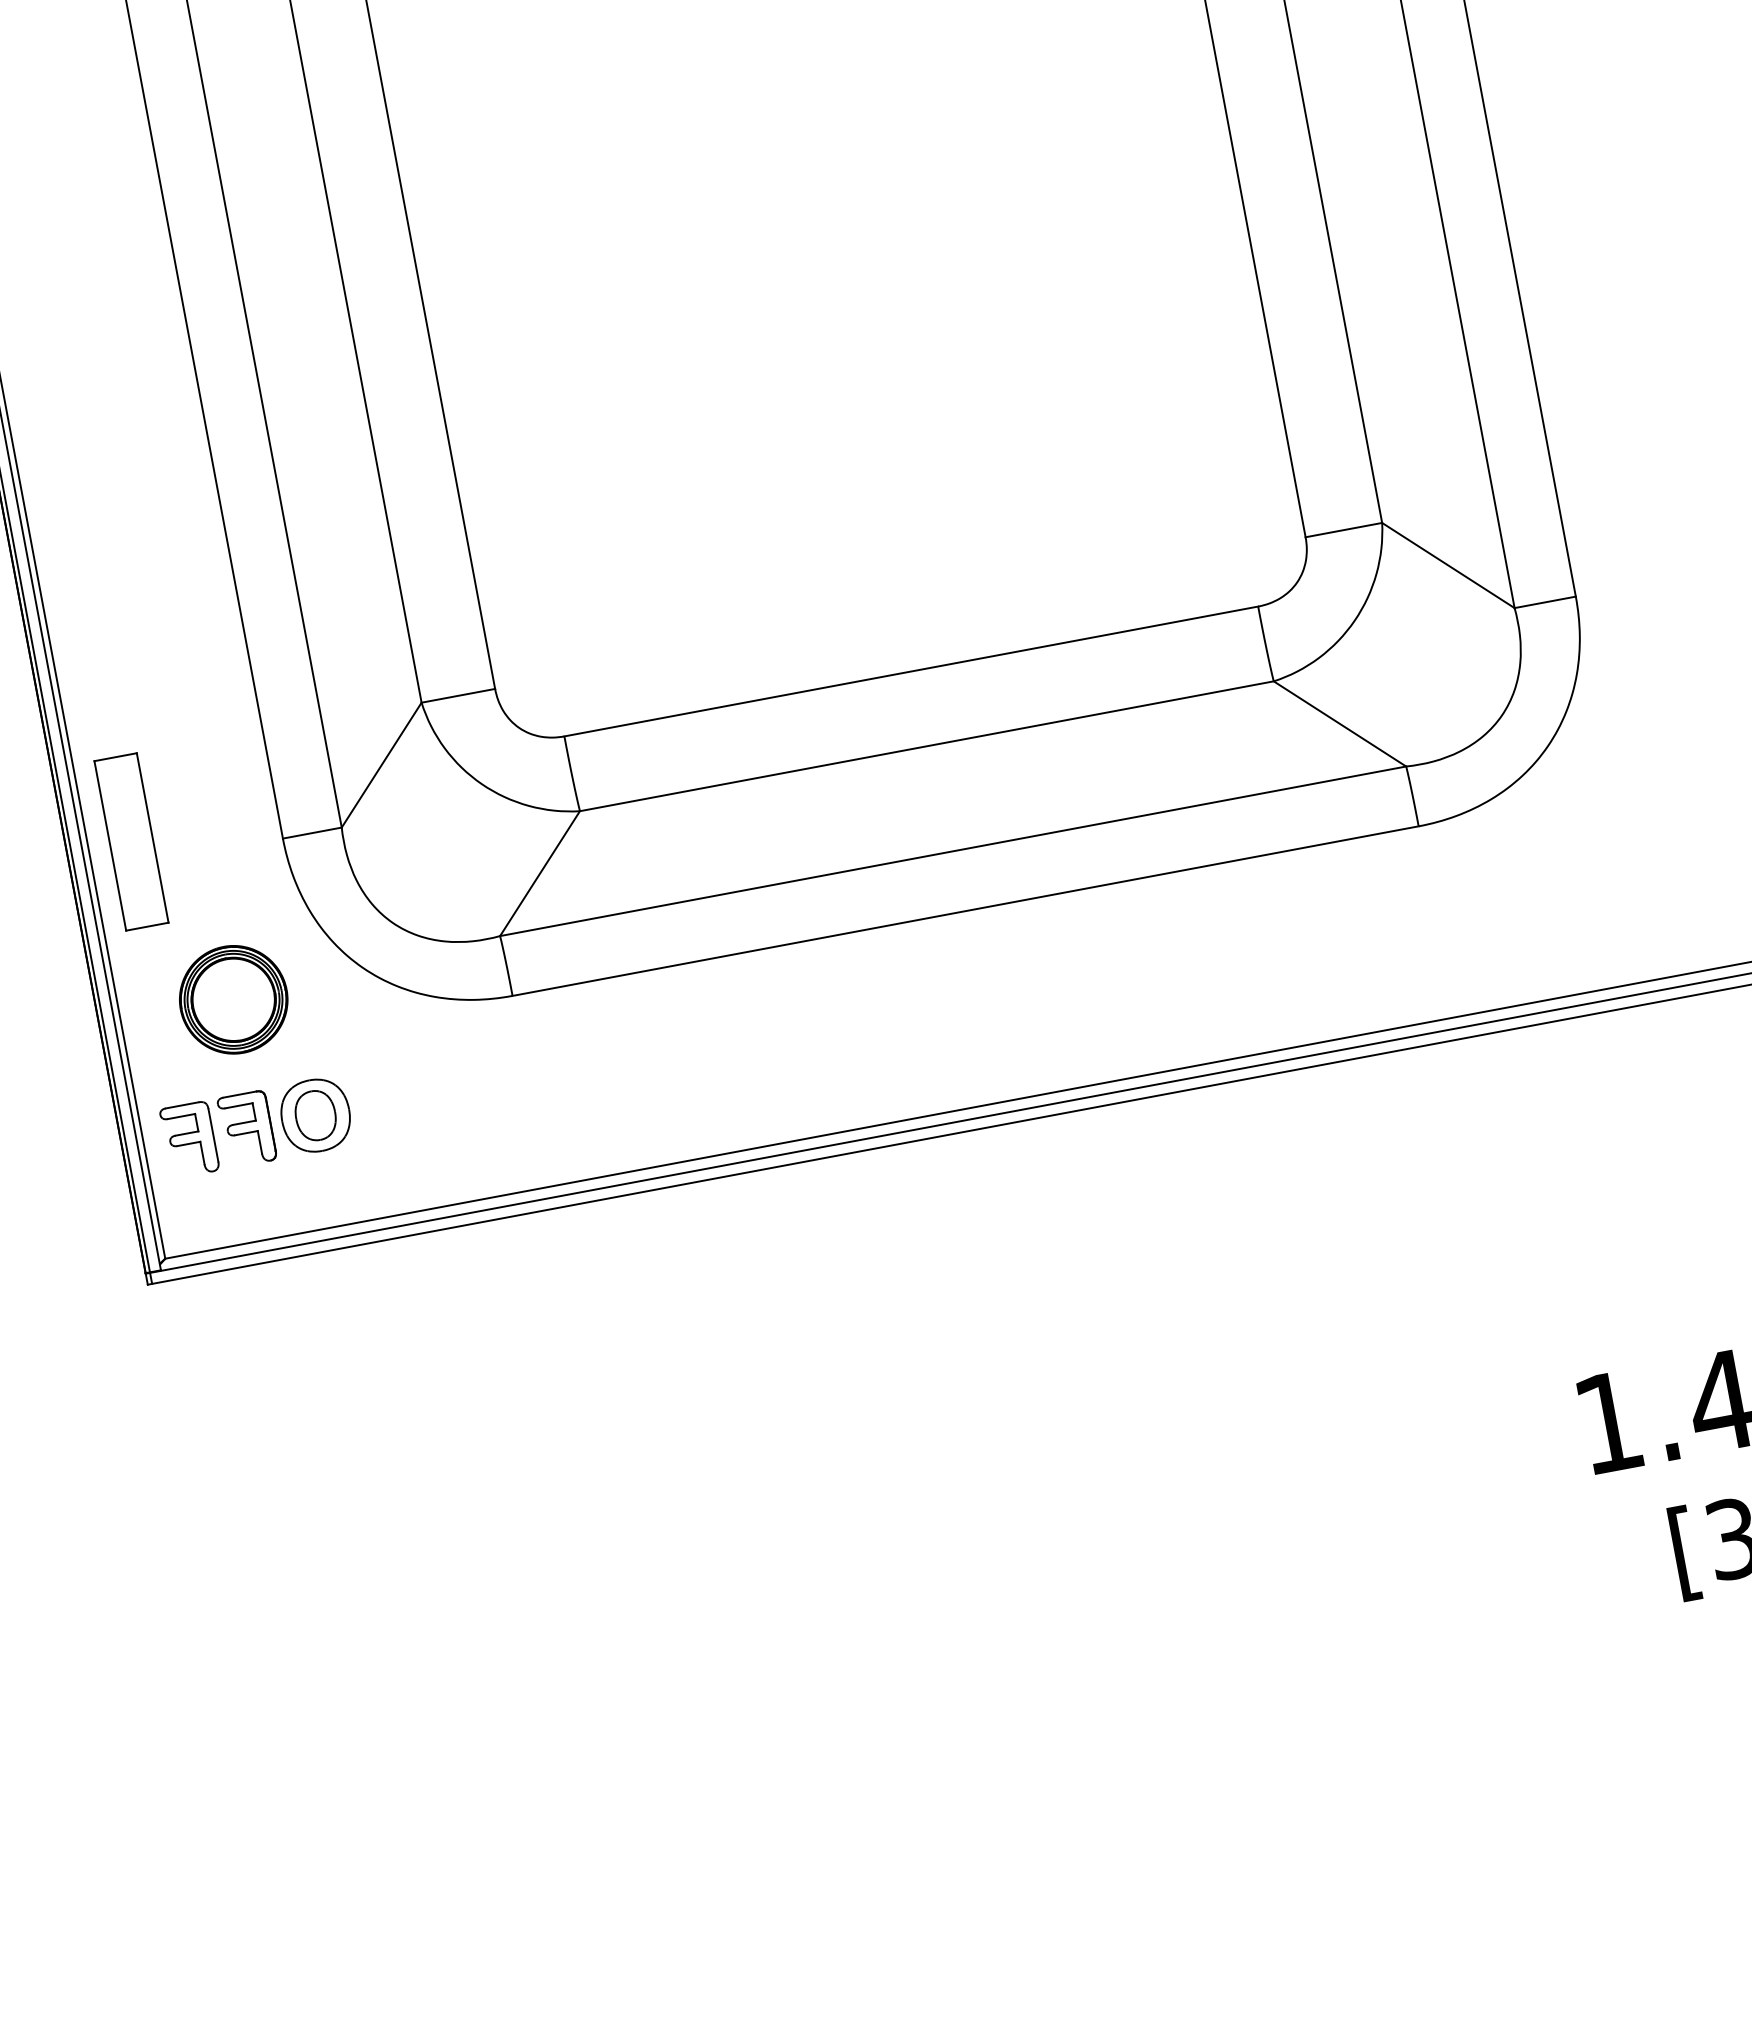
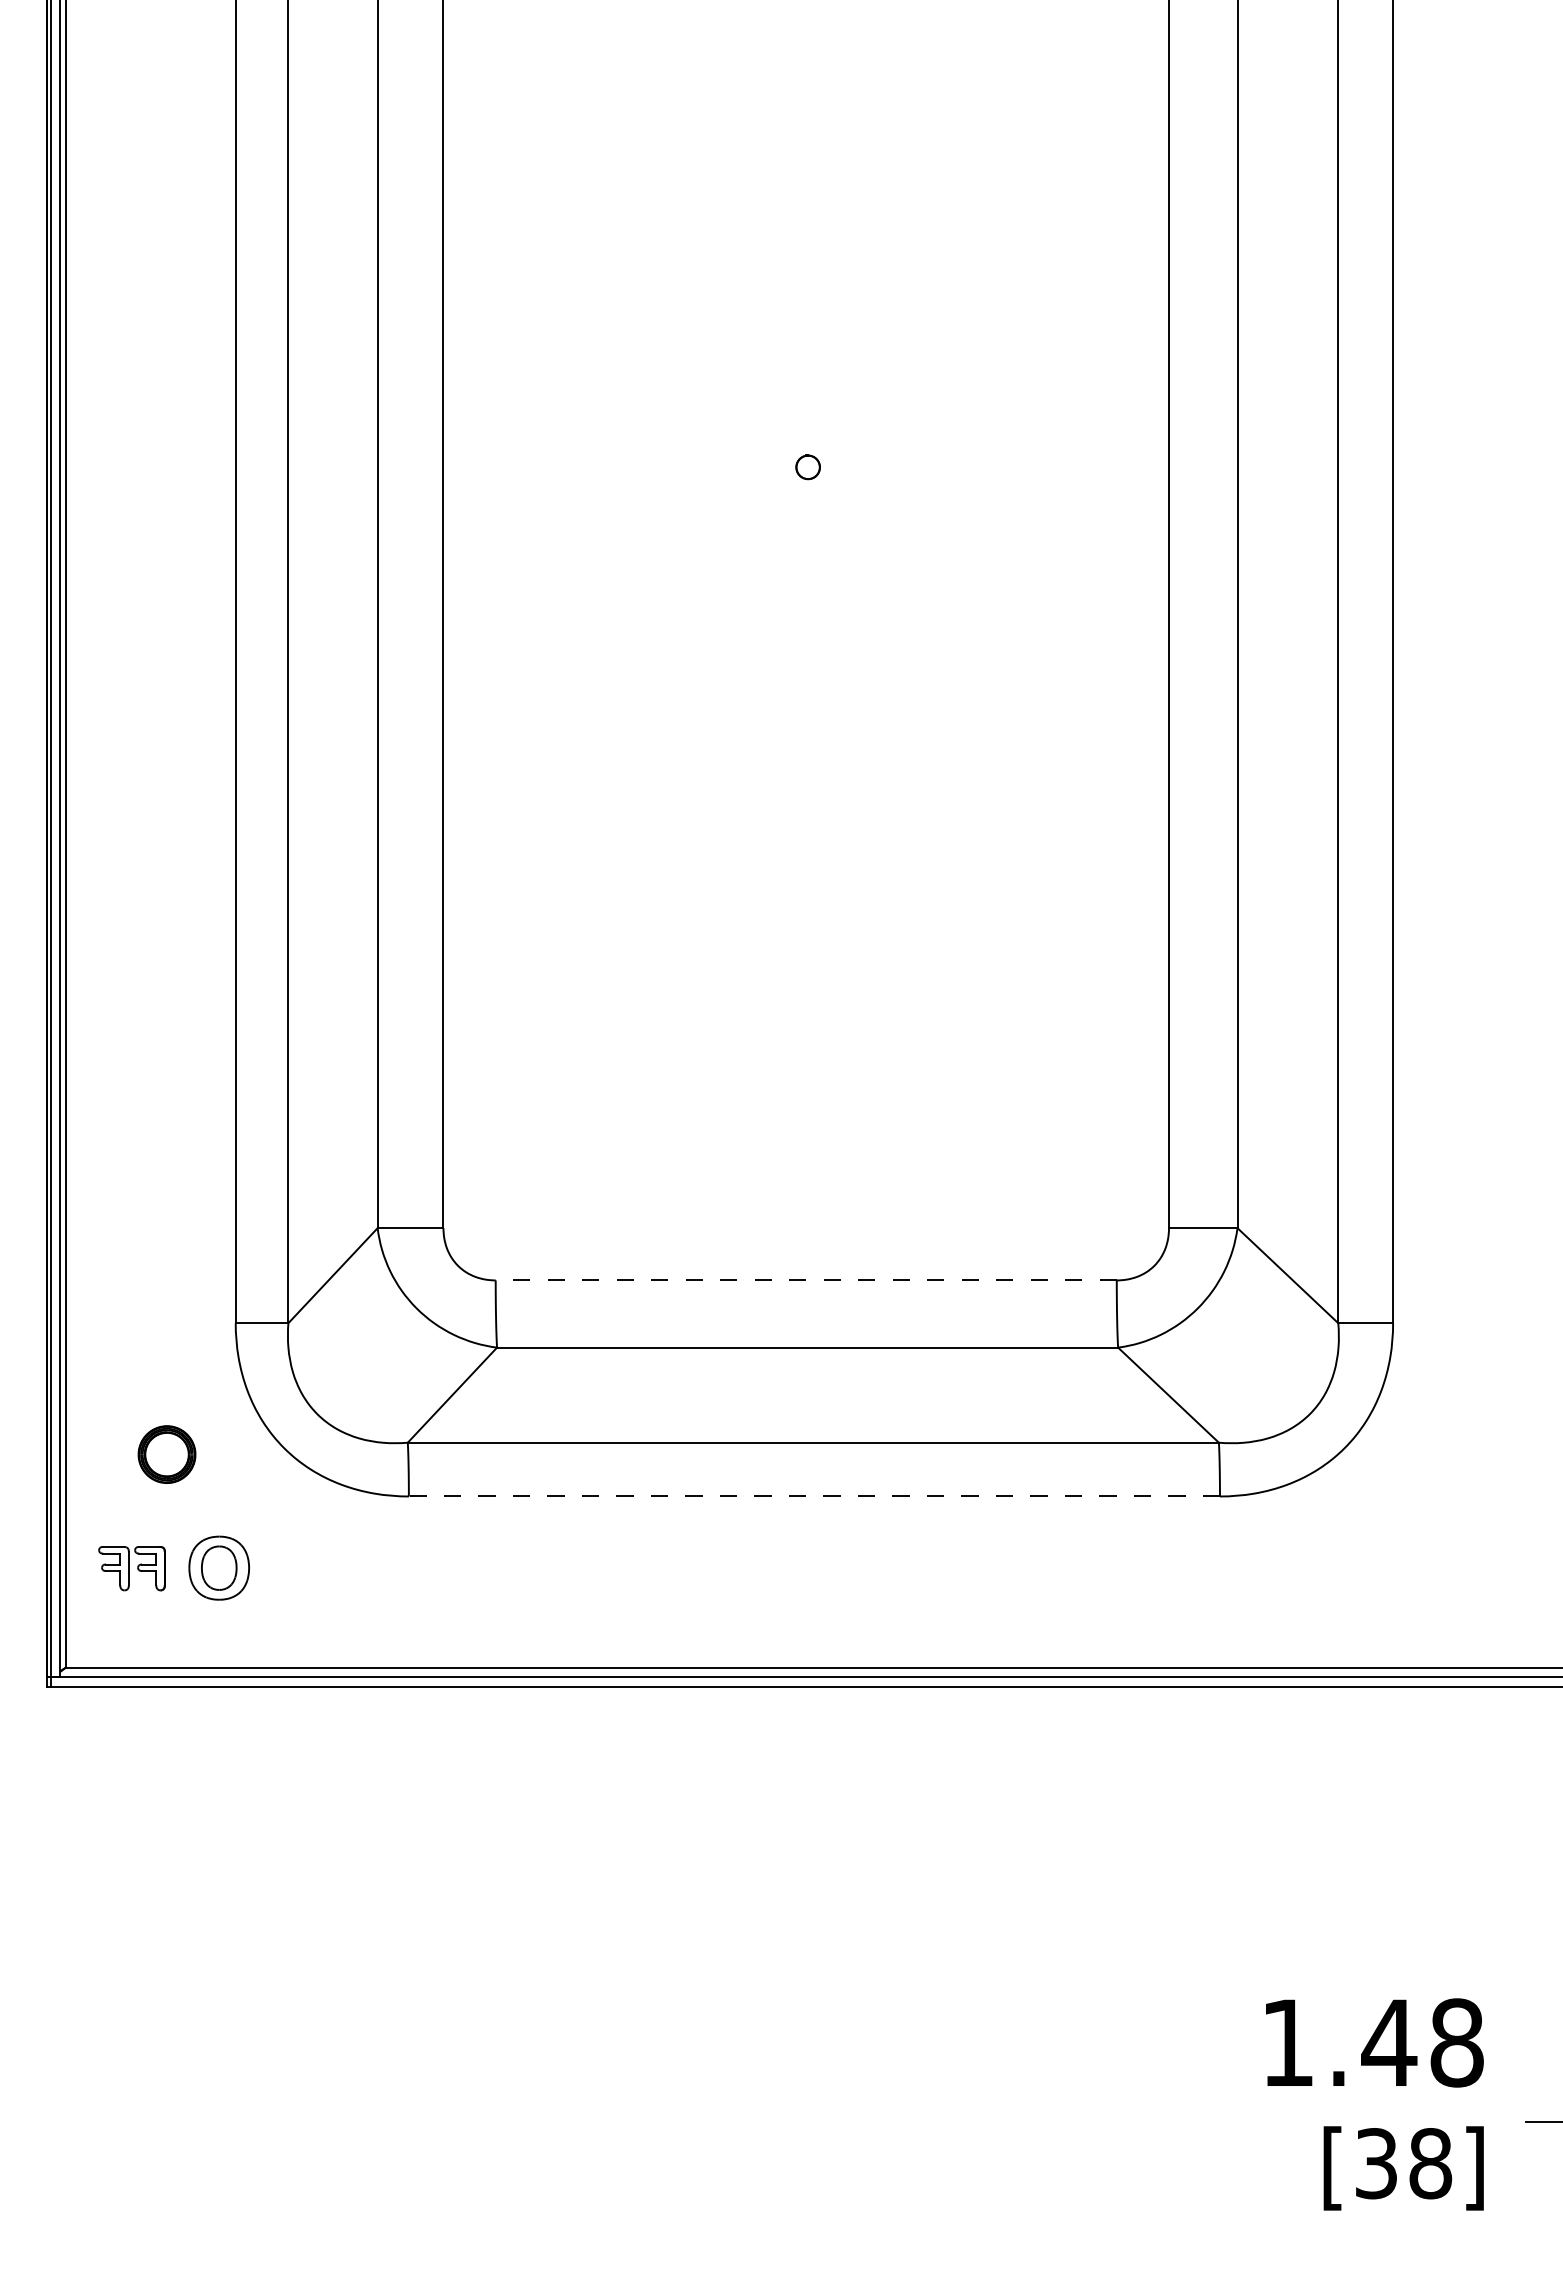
line: (911, 671) -> (806, 1280), solid -> dashed
part: (130, 841) -> (103, 1301), removed
line: (965, 911) -> (814, 1496), solid -> dashed
part: (233, 999) -> (166, 1454), size x0.6
part: (217, 1134) -> (131, 1568), size x0.7

